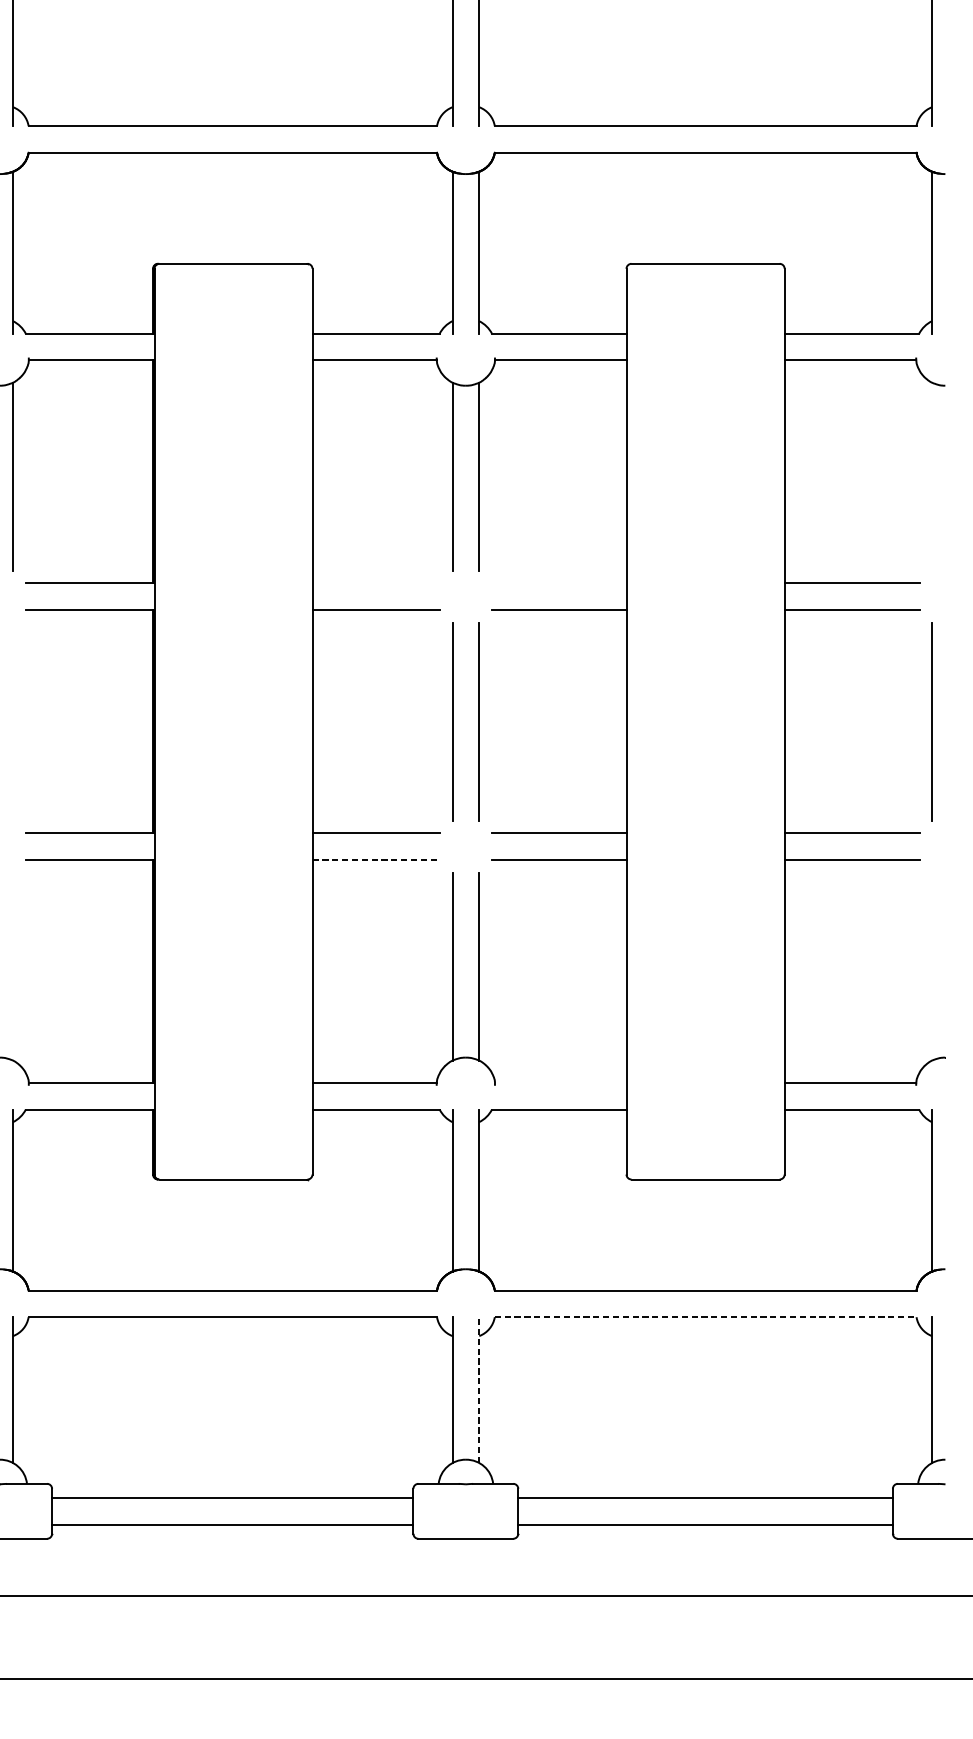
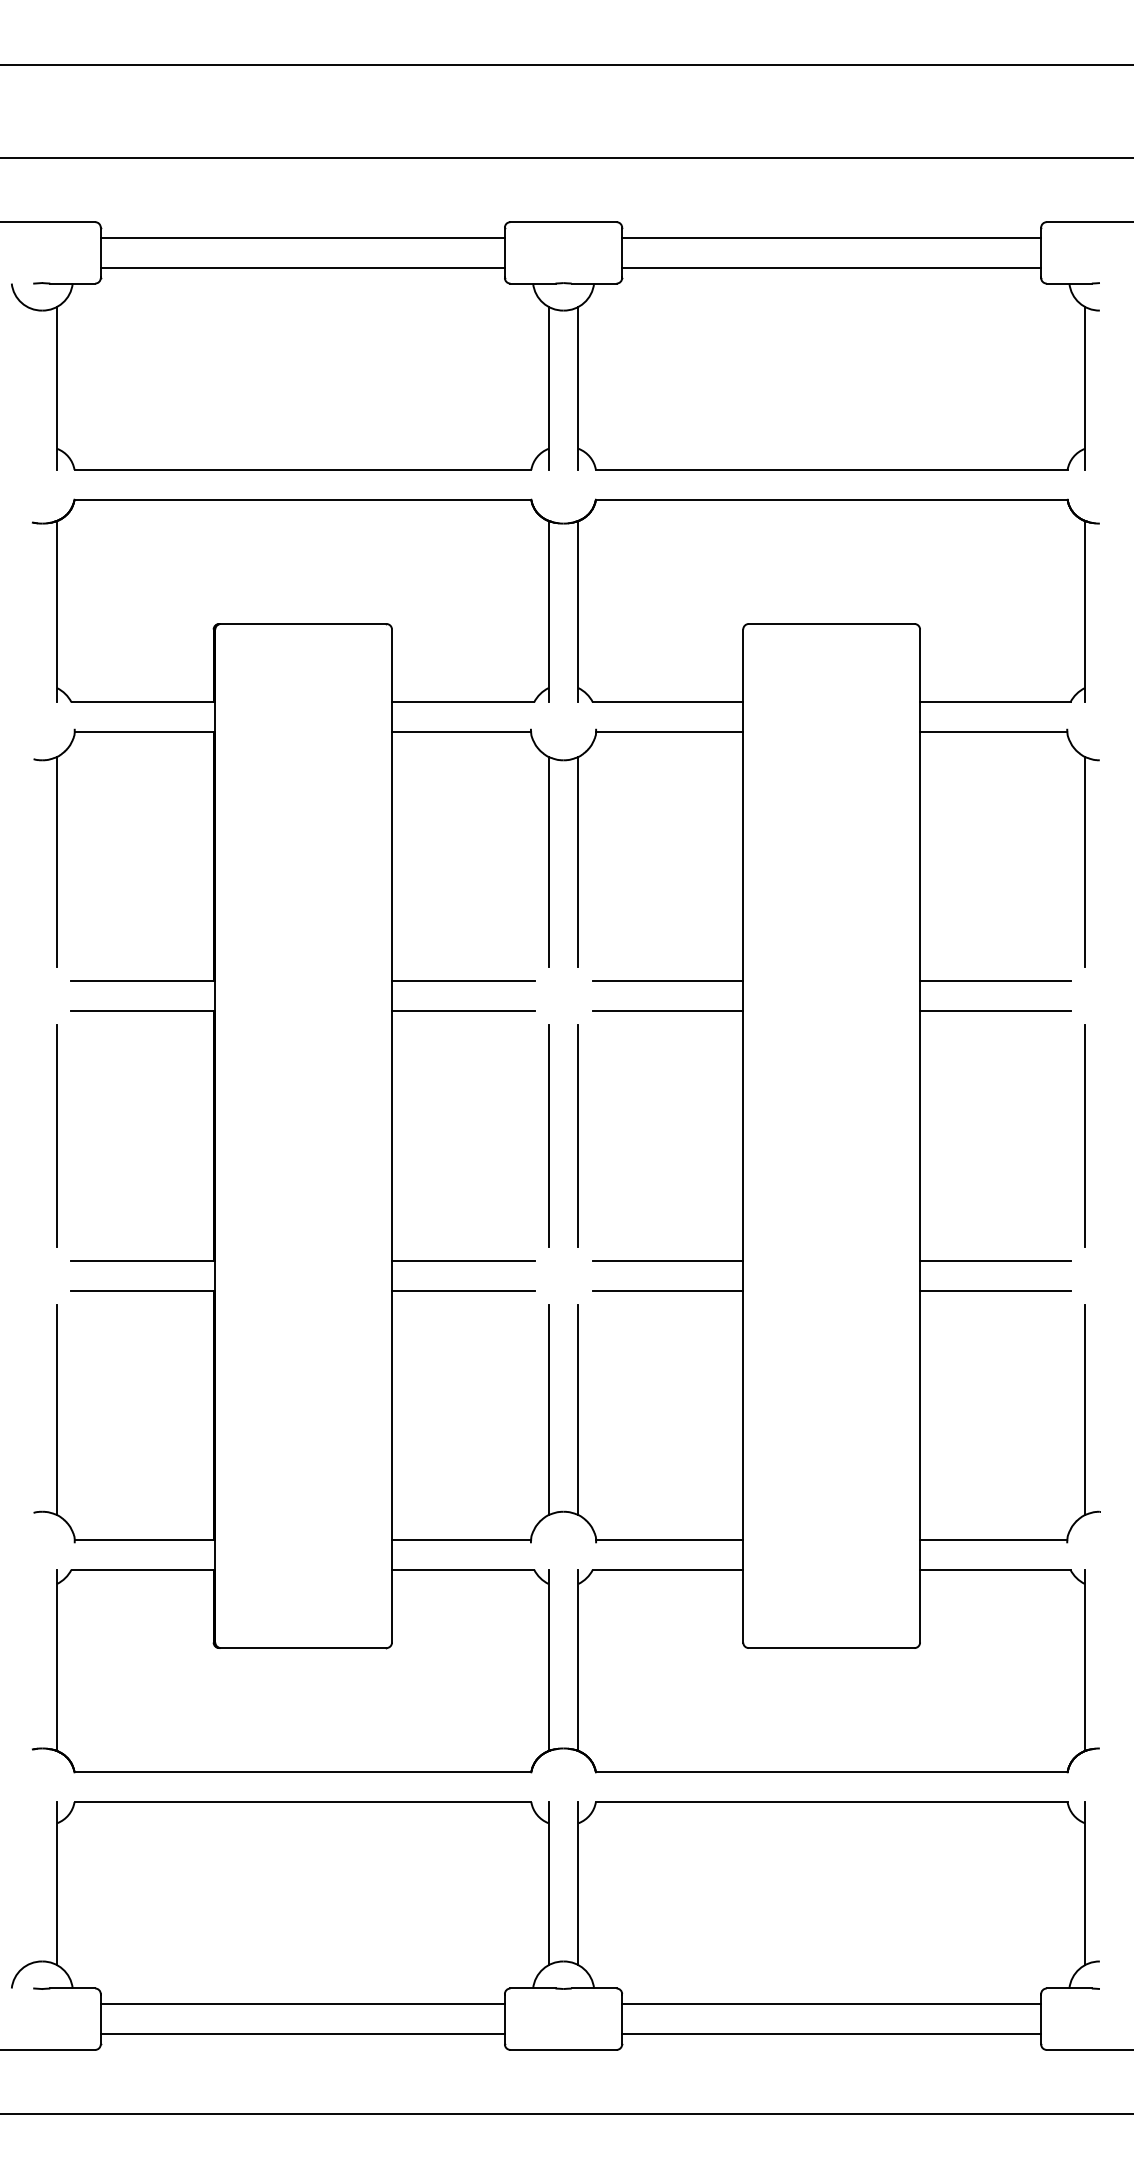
line: (931, 476) -> (1084, 861), added
line: (376, 583) -> (463, 981), added
line: (558, 583) -> (667, 981), added
line: (12, 721) -> (56, 1135), added
line: (376, 859) -> (463, 1290), dashed -> solid
line: (13, 966) -> (57, 1409), added
line: (931, 966) -> (1084, 1409), added
line: (560, 1083) -> (669, 1540), added
line: (705, 1317) -> (831, 1802), dashed -> solid
line: (479, 1389) -> (578, 1883), dashed -> solid

